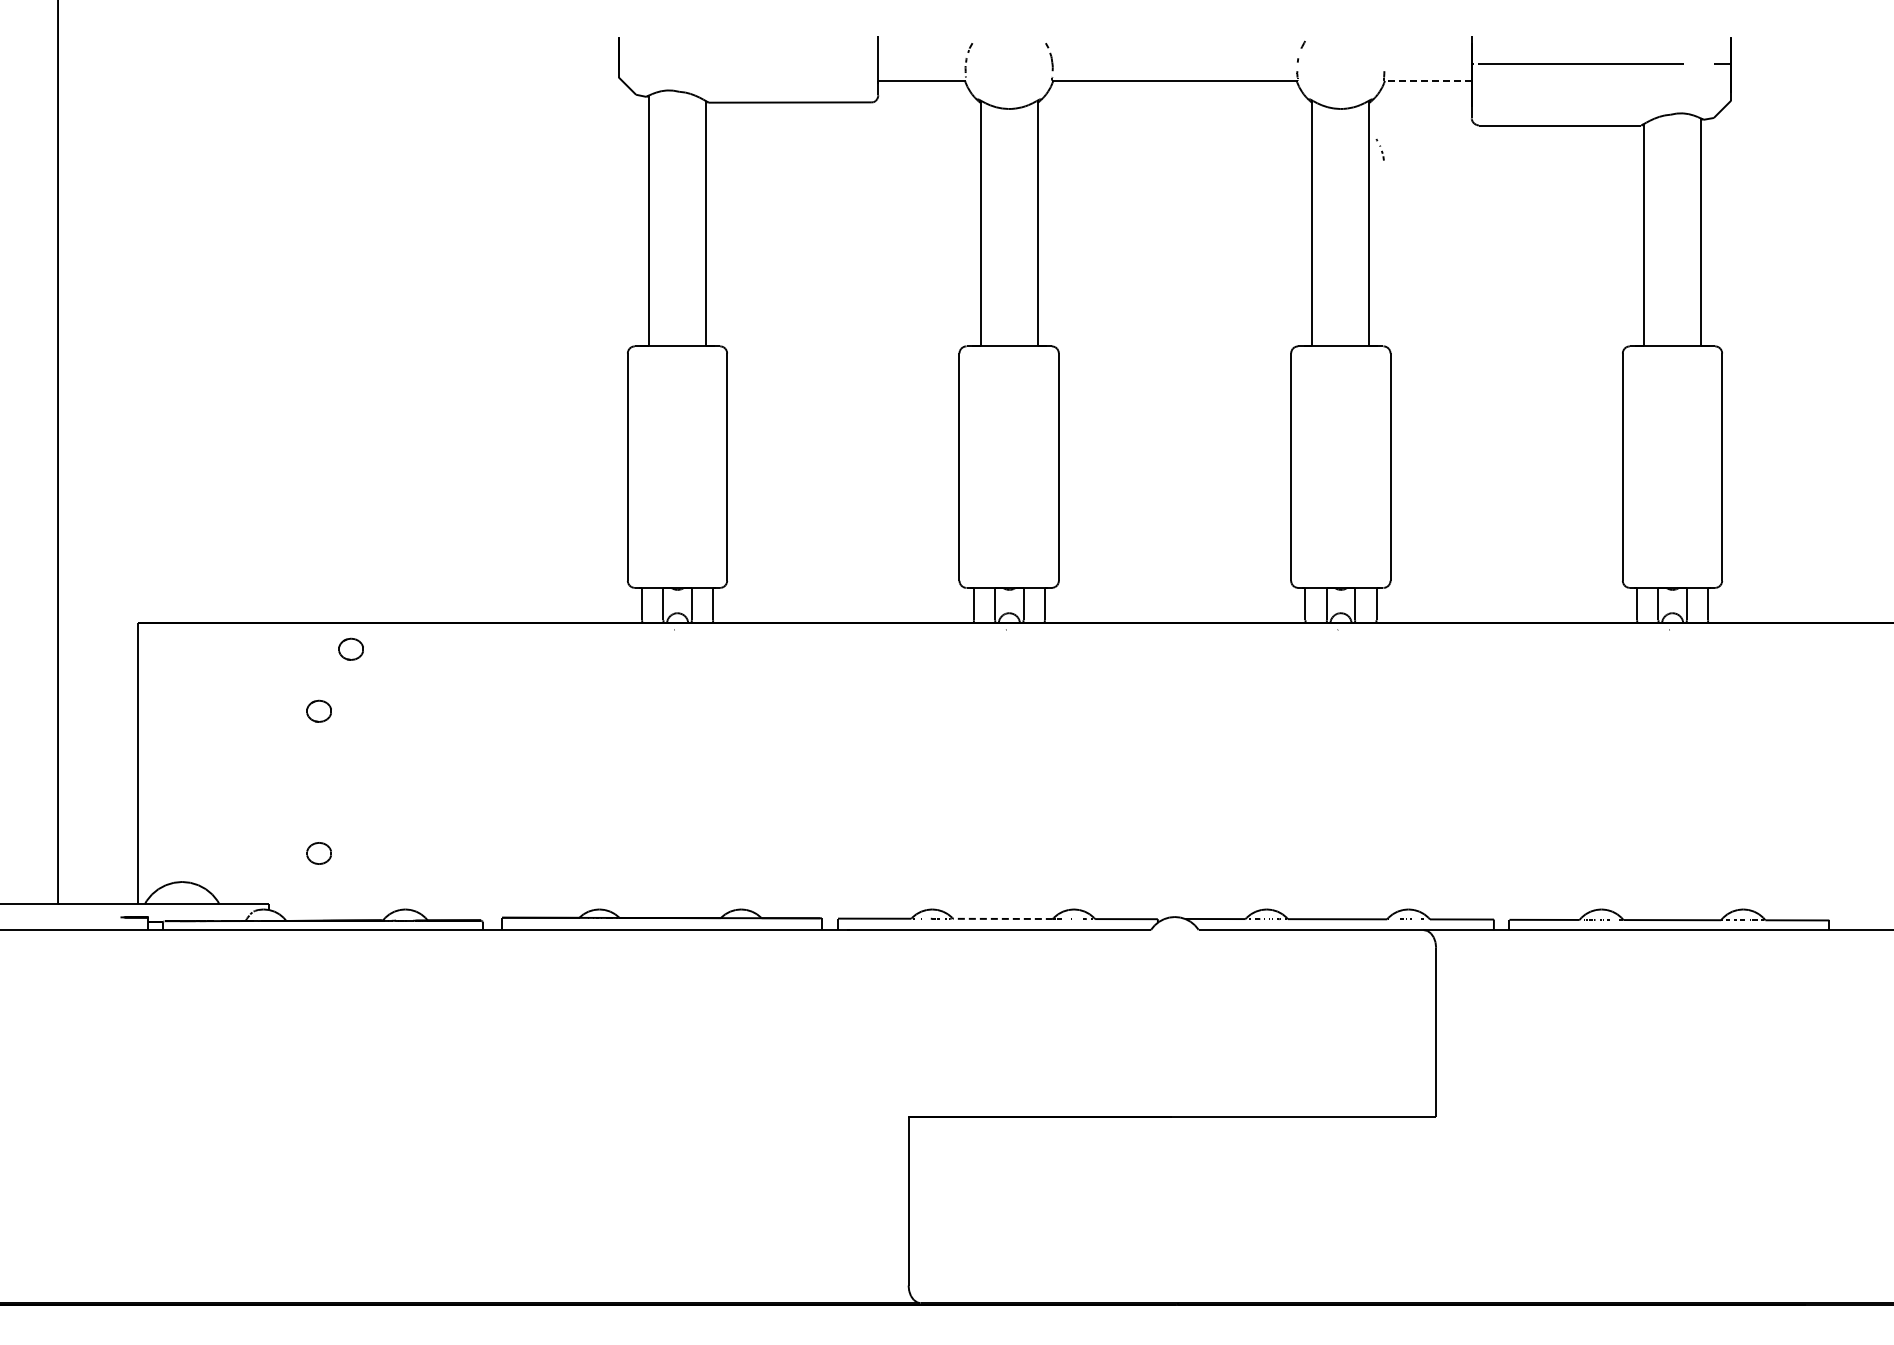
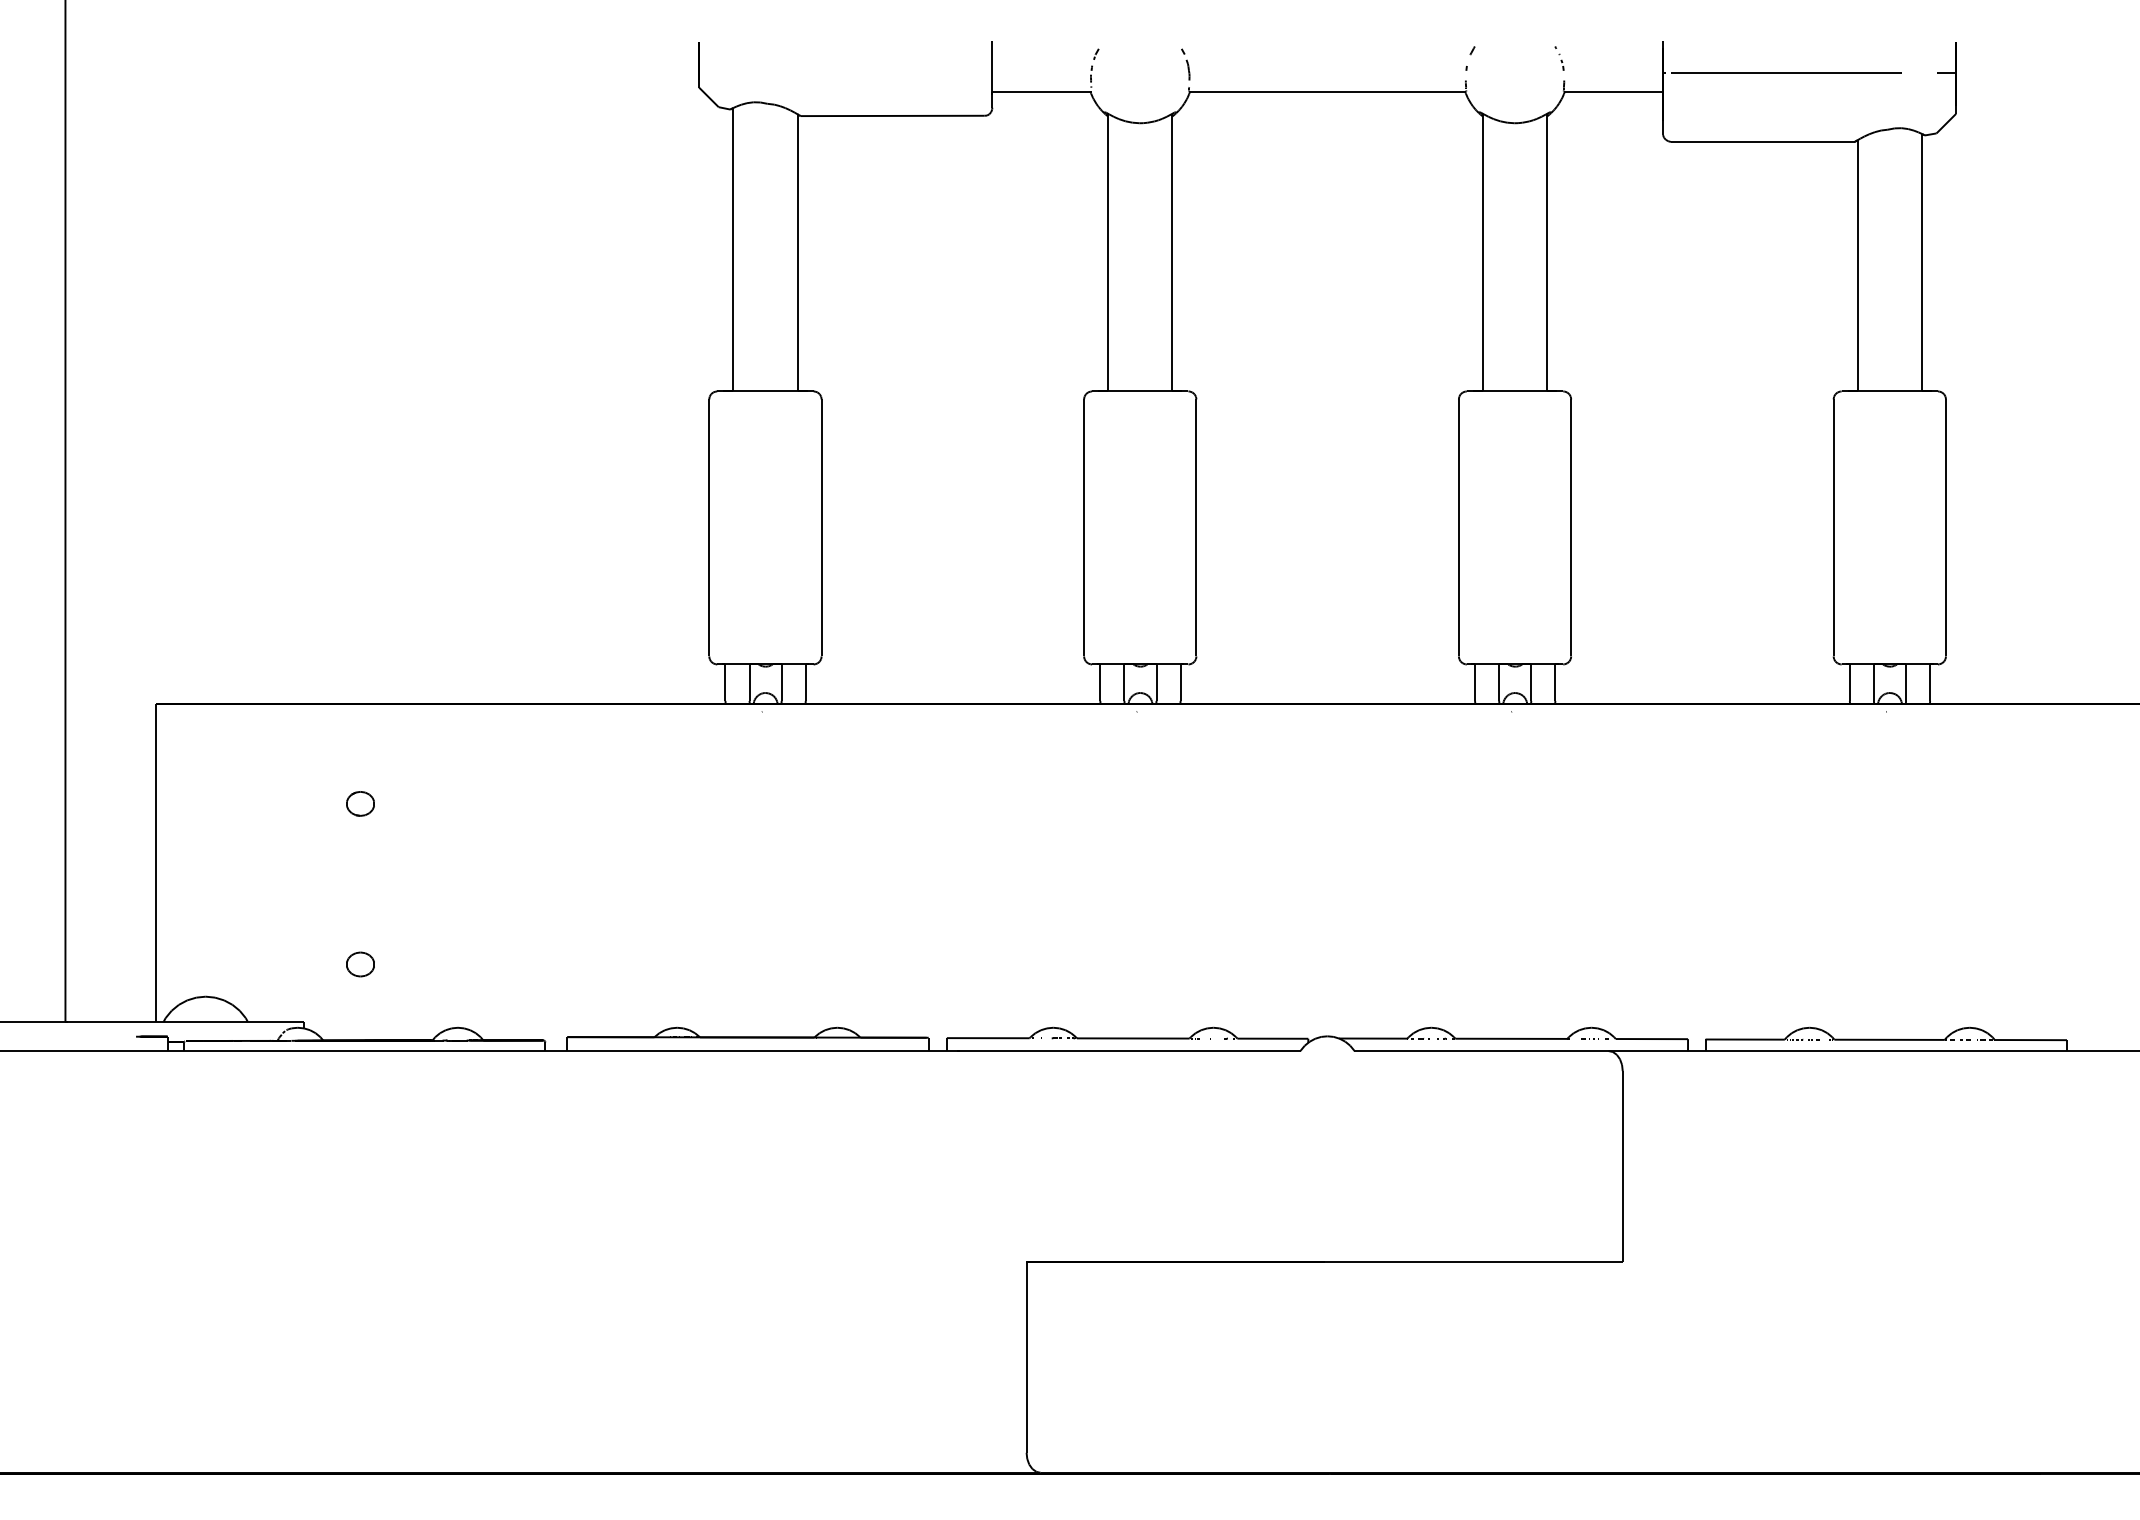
line: (1427, 80) -> (1612, 91), dashed -> solid
part: (1379, 149) -> (1558, 58), moved
part: (350, 648) -> (395, 732), removed
line: (1003, 918) -> (1133, 1037), dashed -> solid

